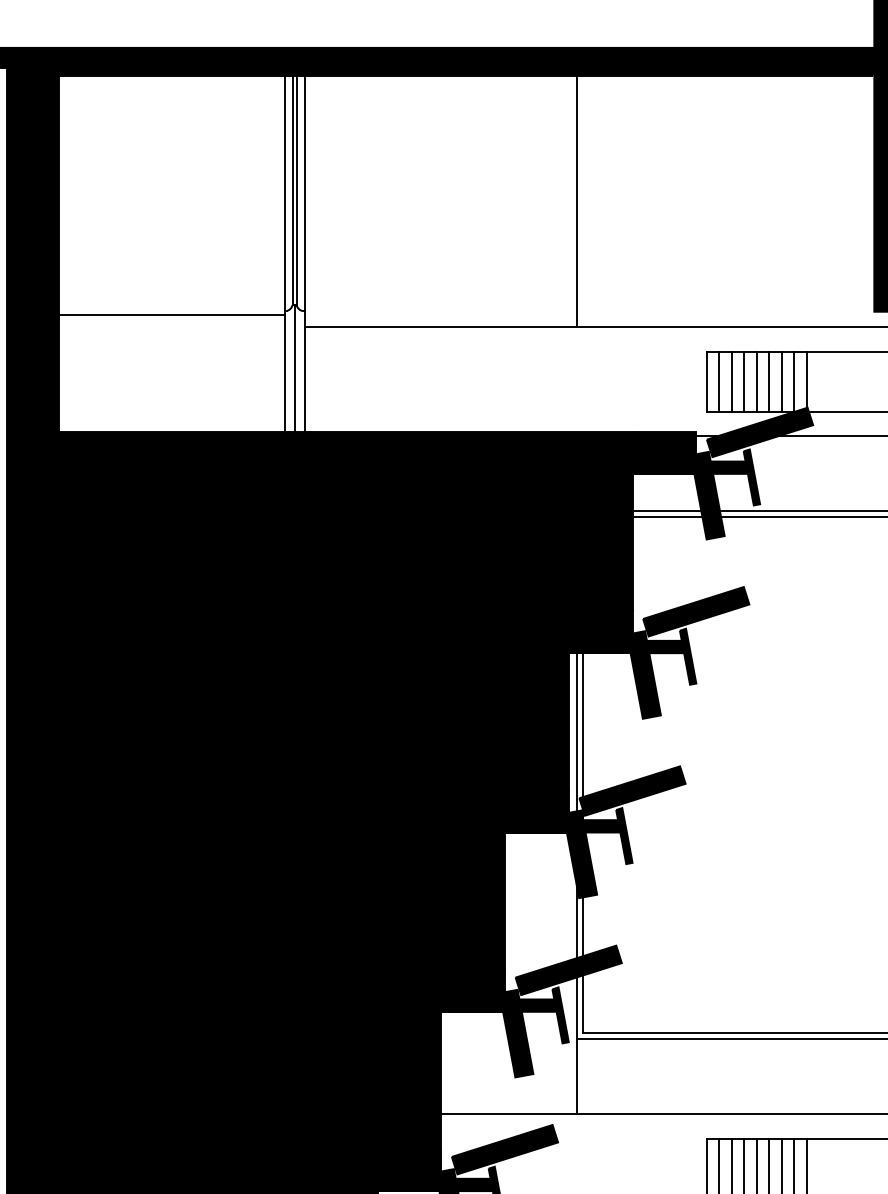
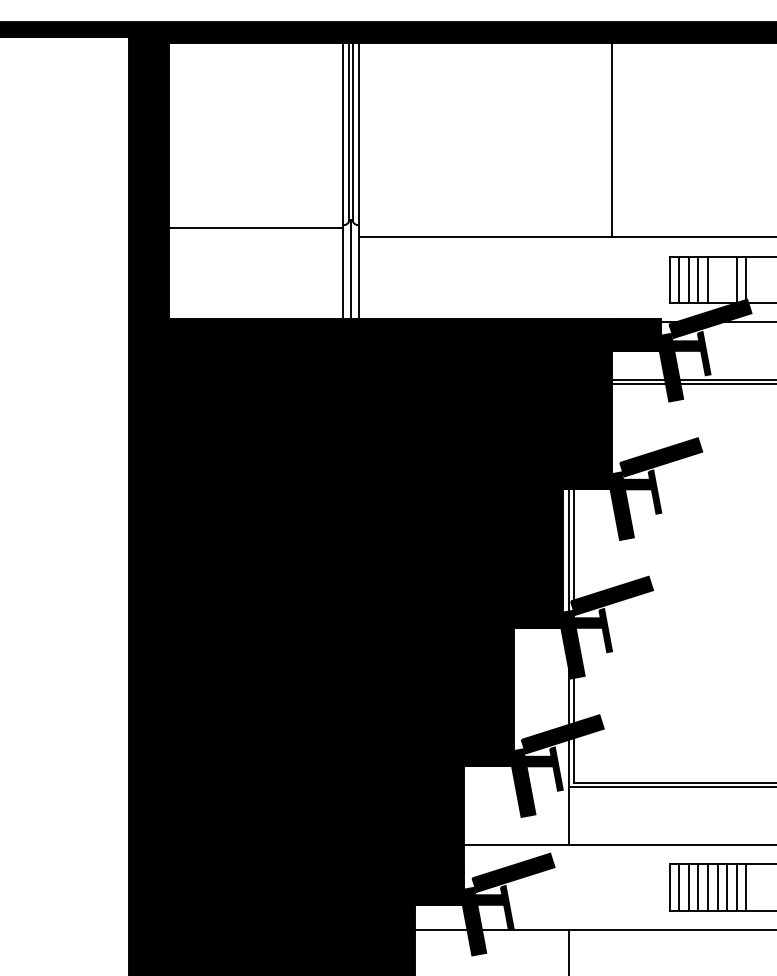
line: (577, 201) -> (612, 140), moved
line: (769, 381) -> (717, 279), removed
line: (782, 381) -> (727, 279), removed

